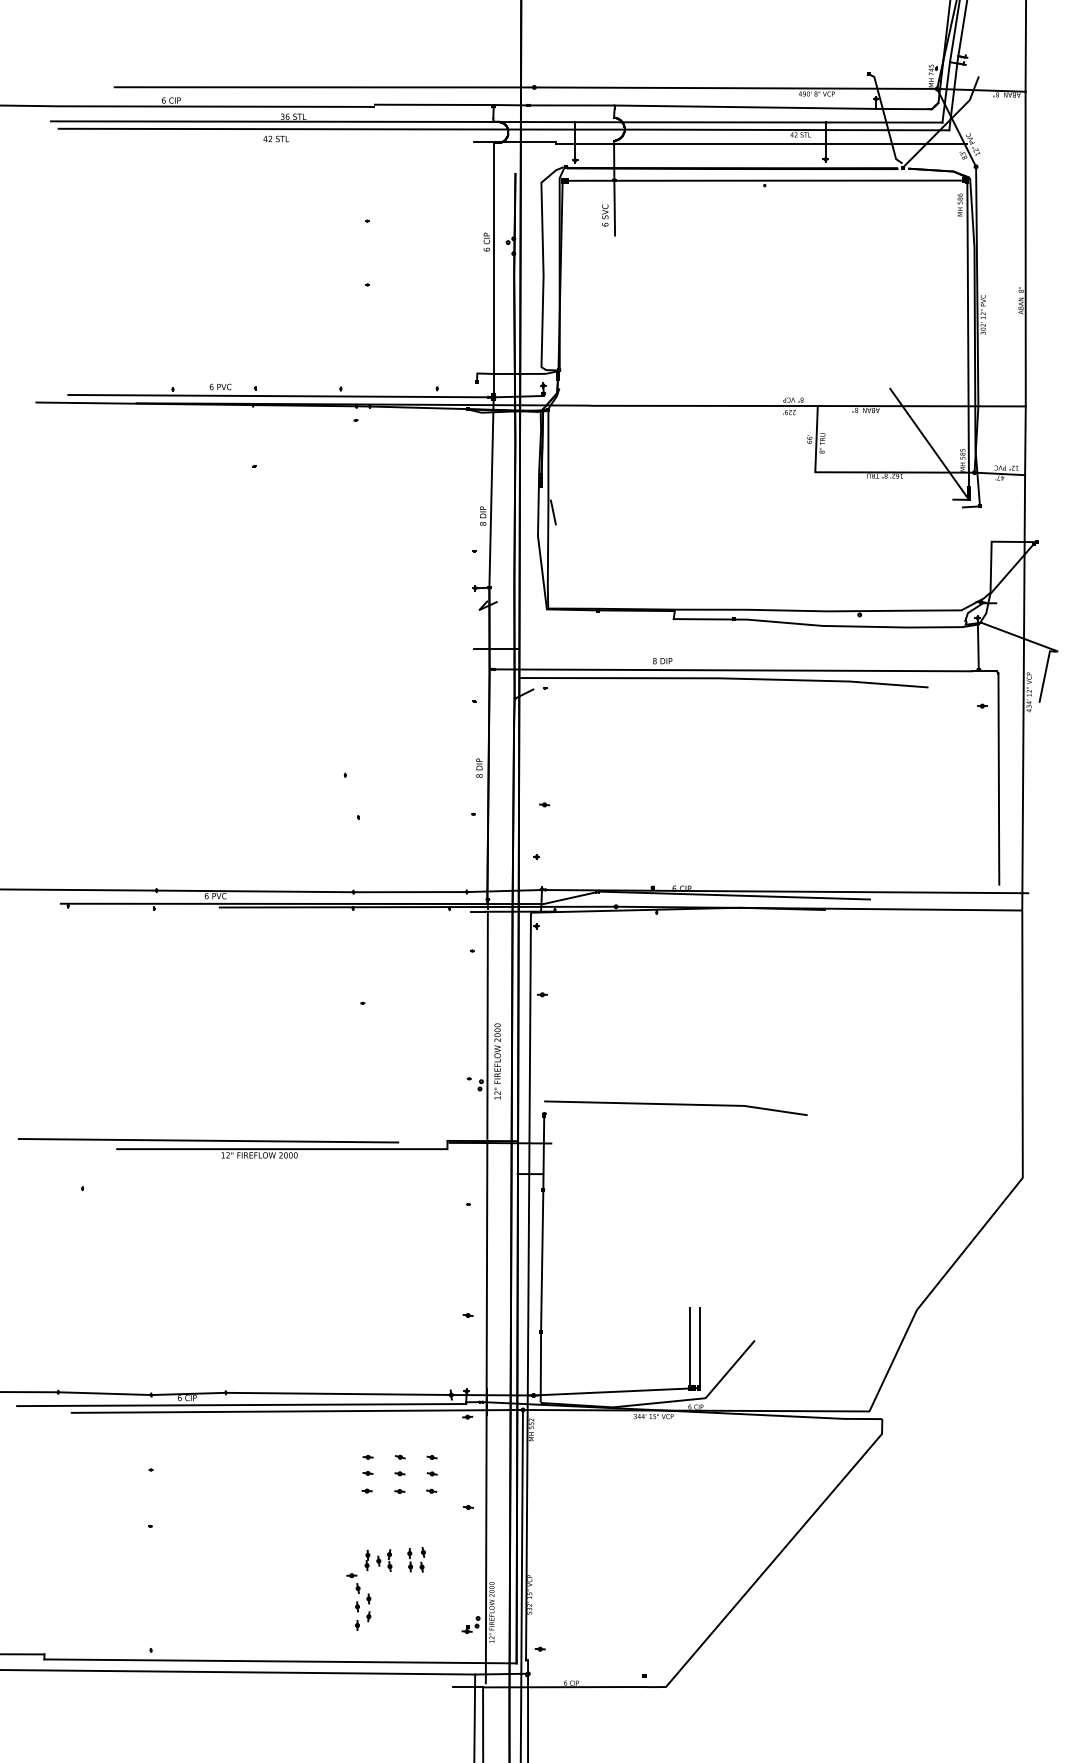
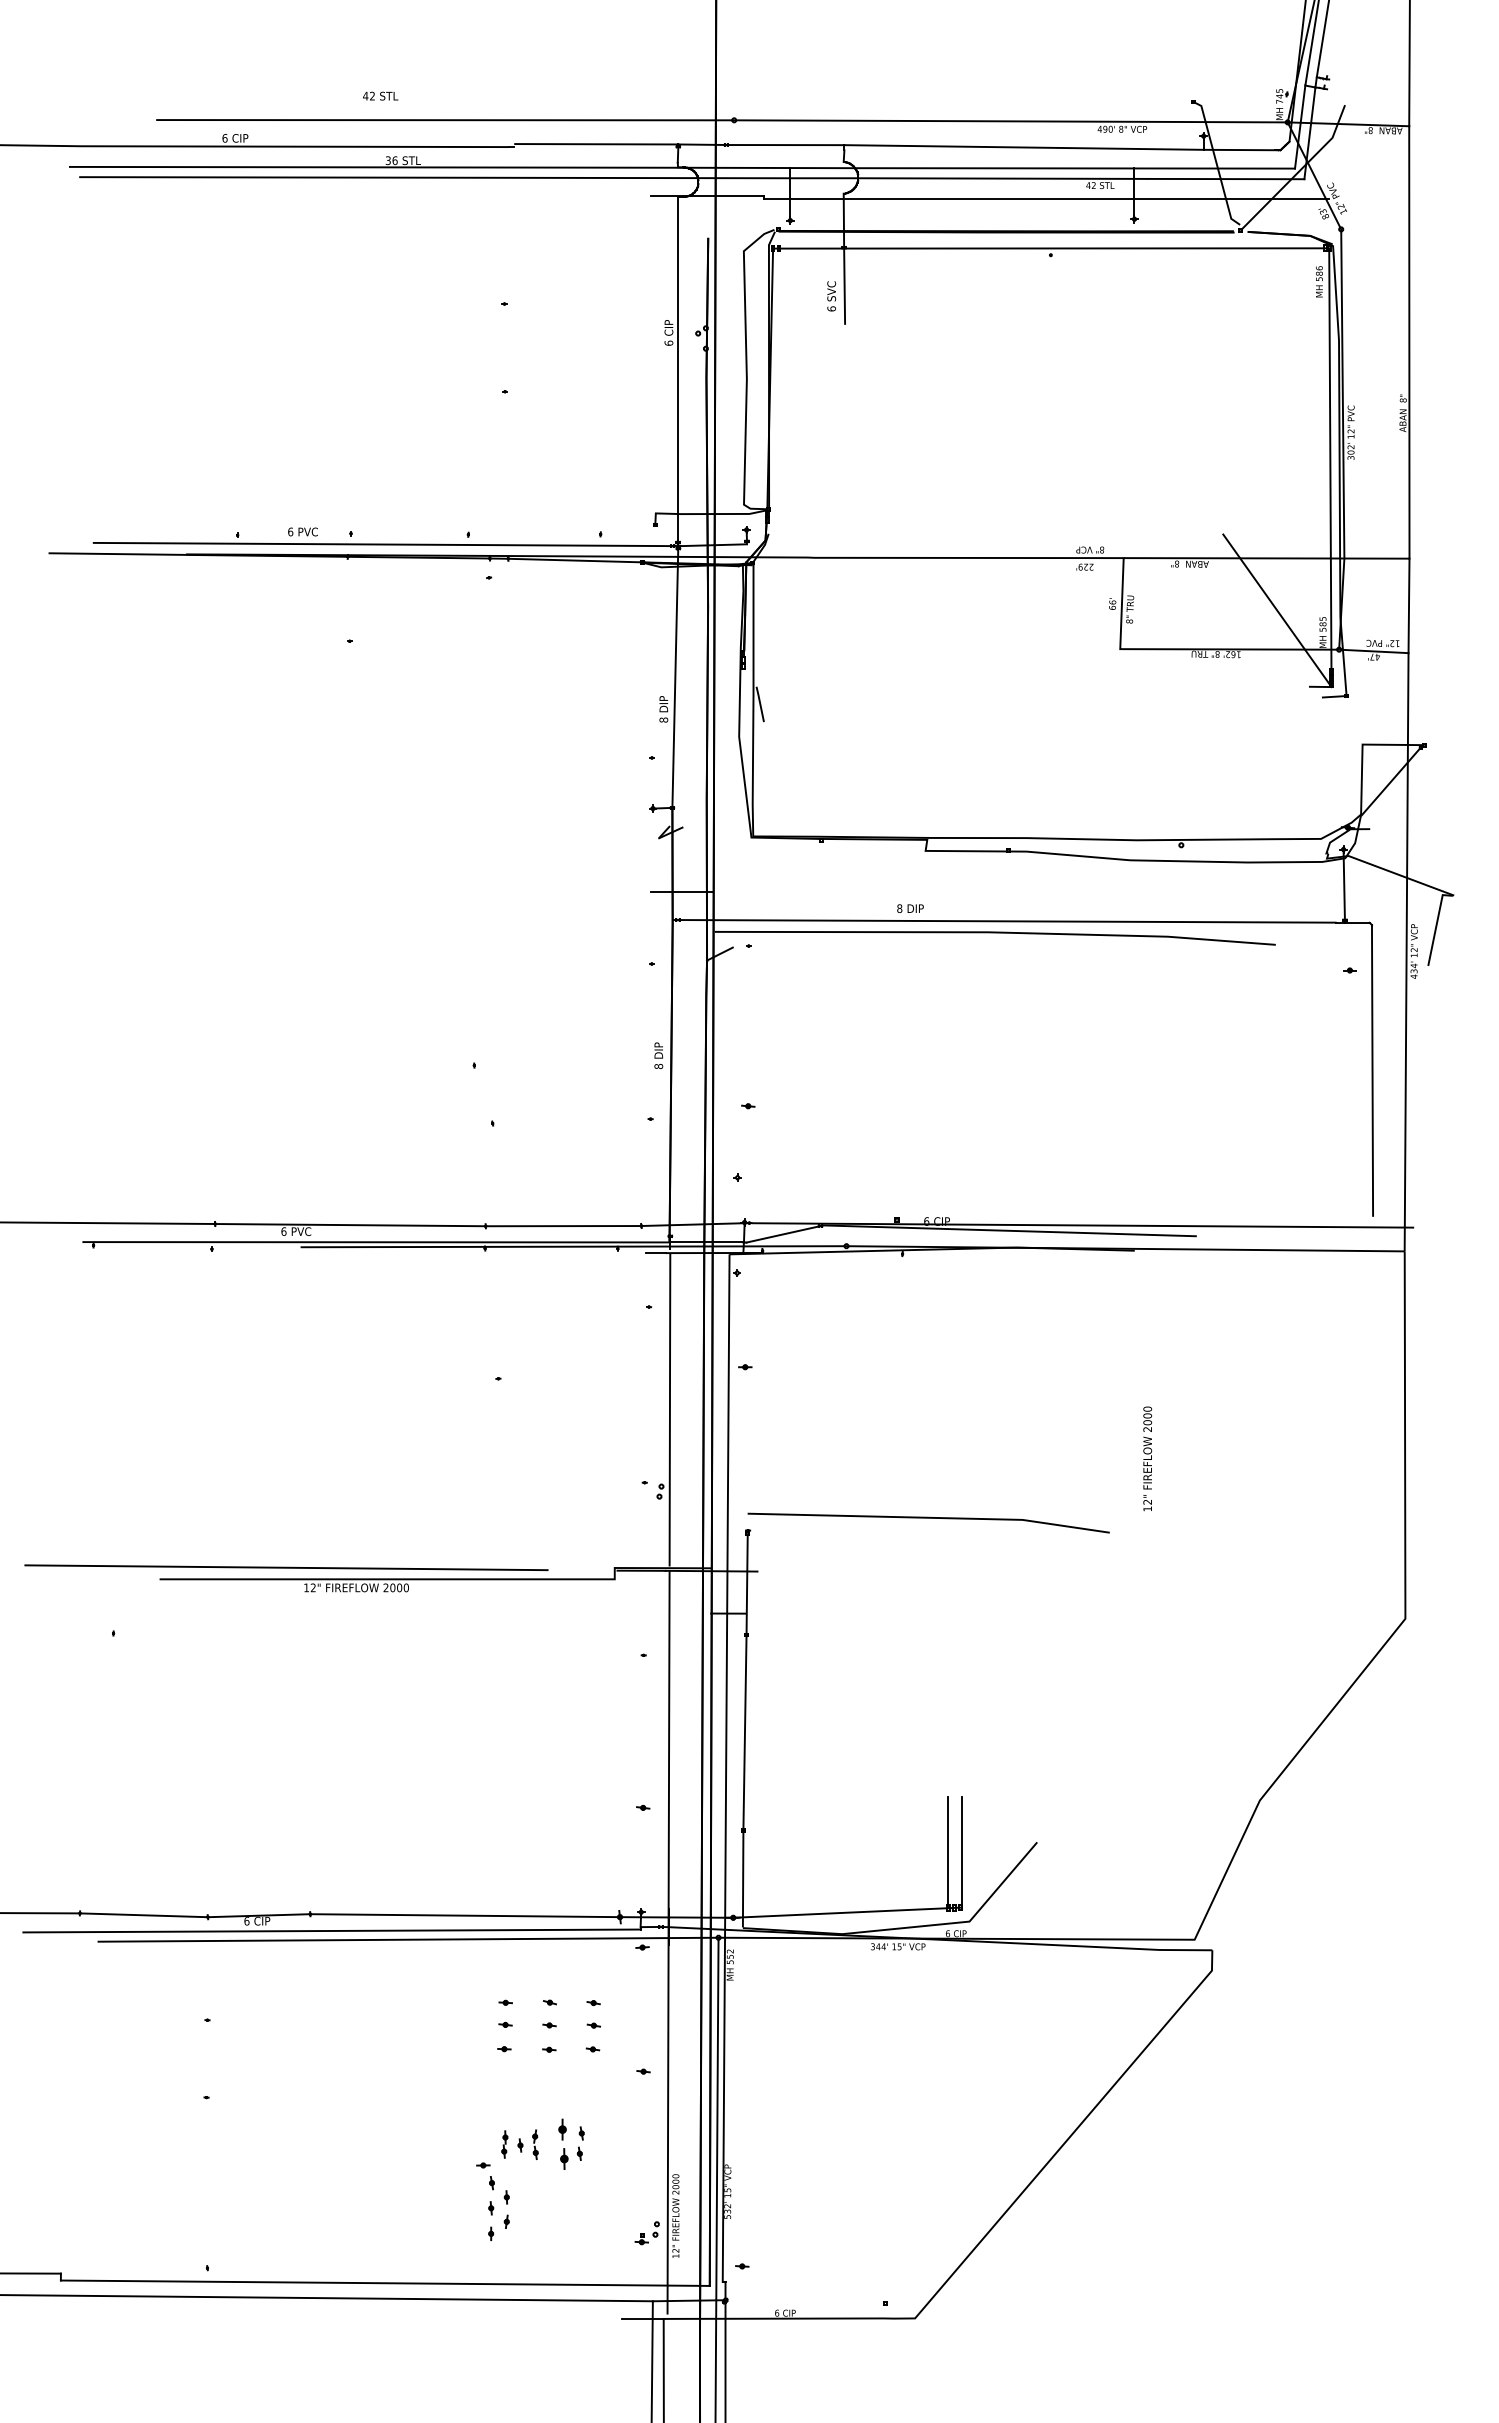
text: (276, 138) -> (380, 95), moved
text: (497, 1061) -> (1147, 1458), moved
part: (410, 1559) -> (563, 2143), size x1.6

